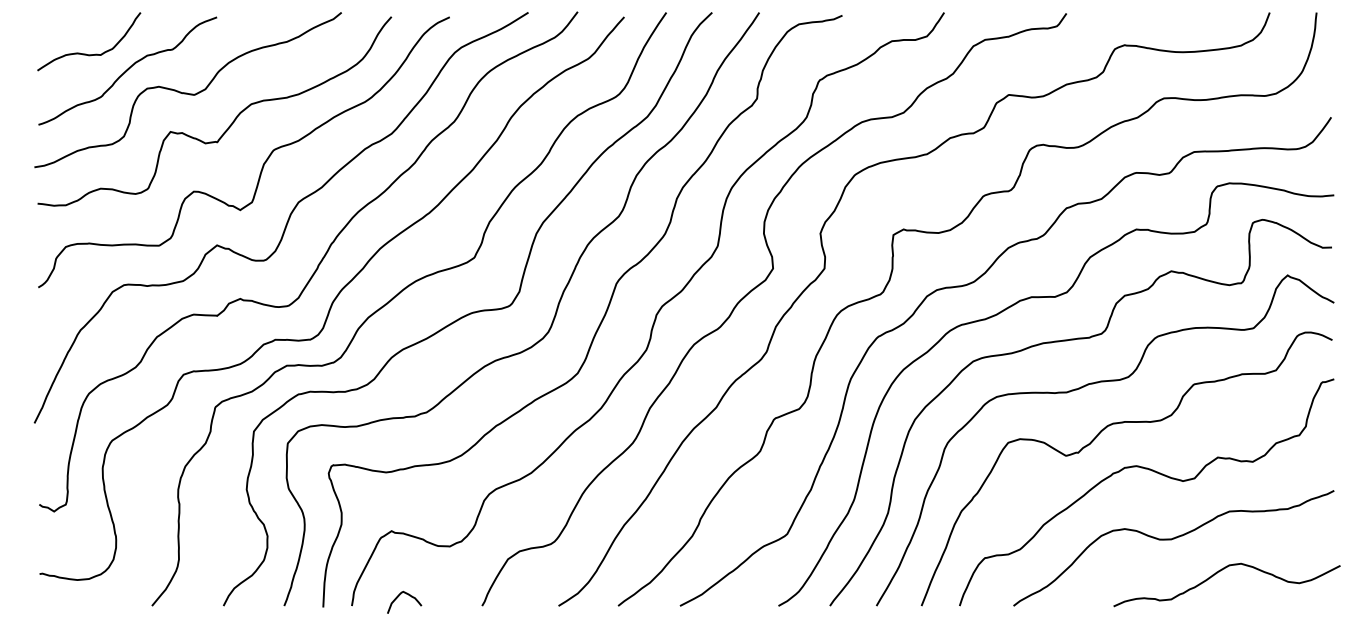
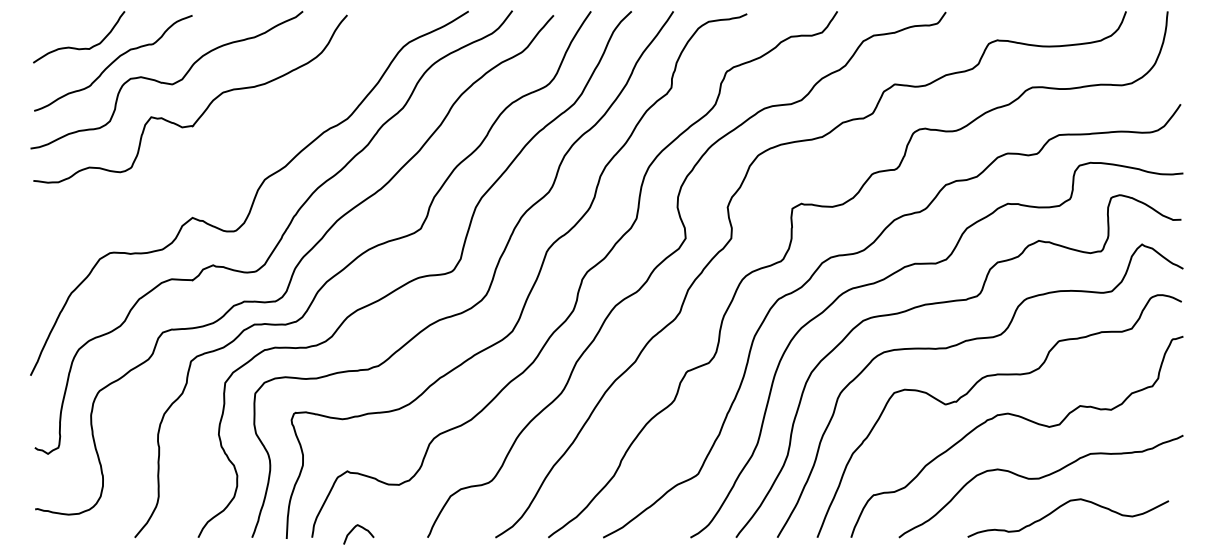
curve: (264, 161) -> (234, 143), removed
curve: (1220, 571) -> (1062, 506), moved

